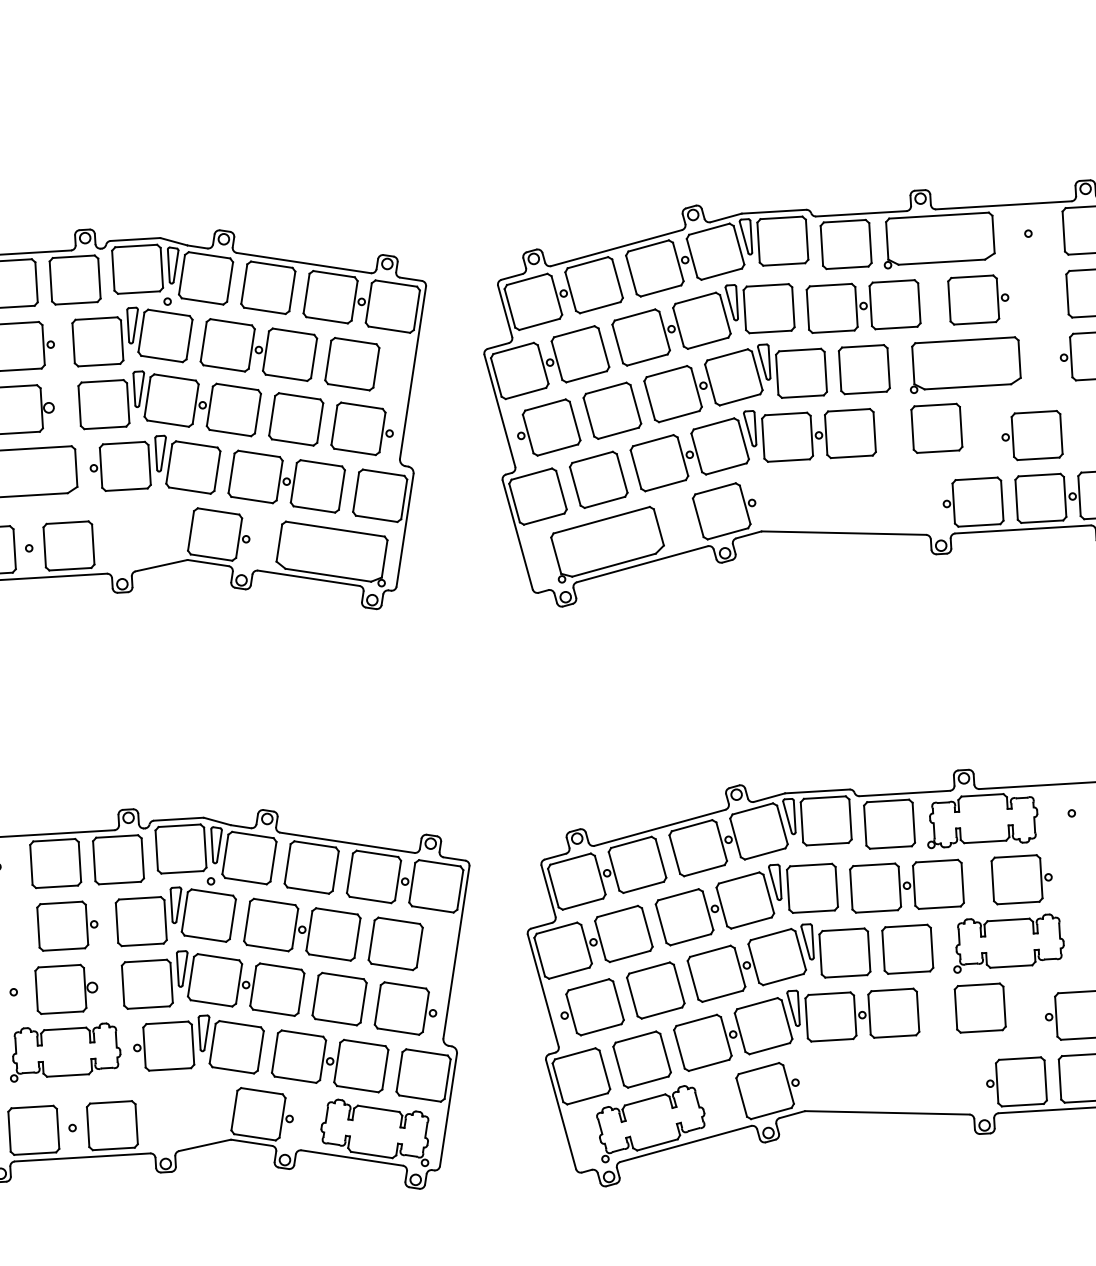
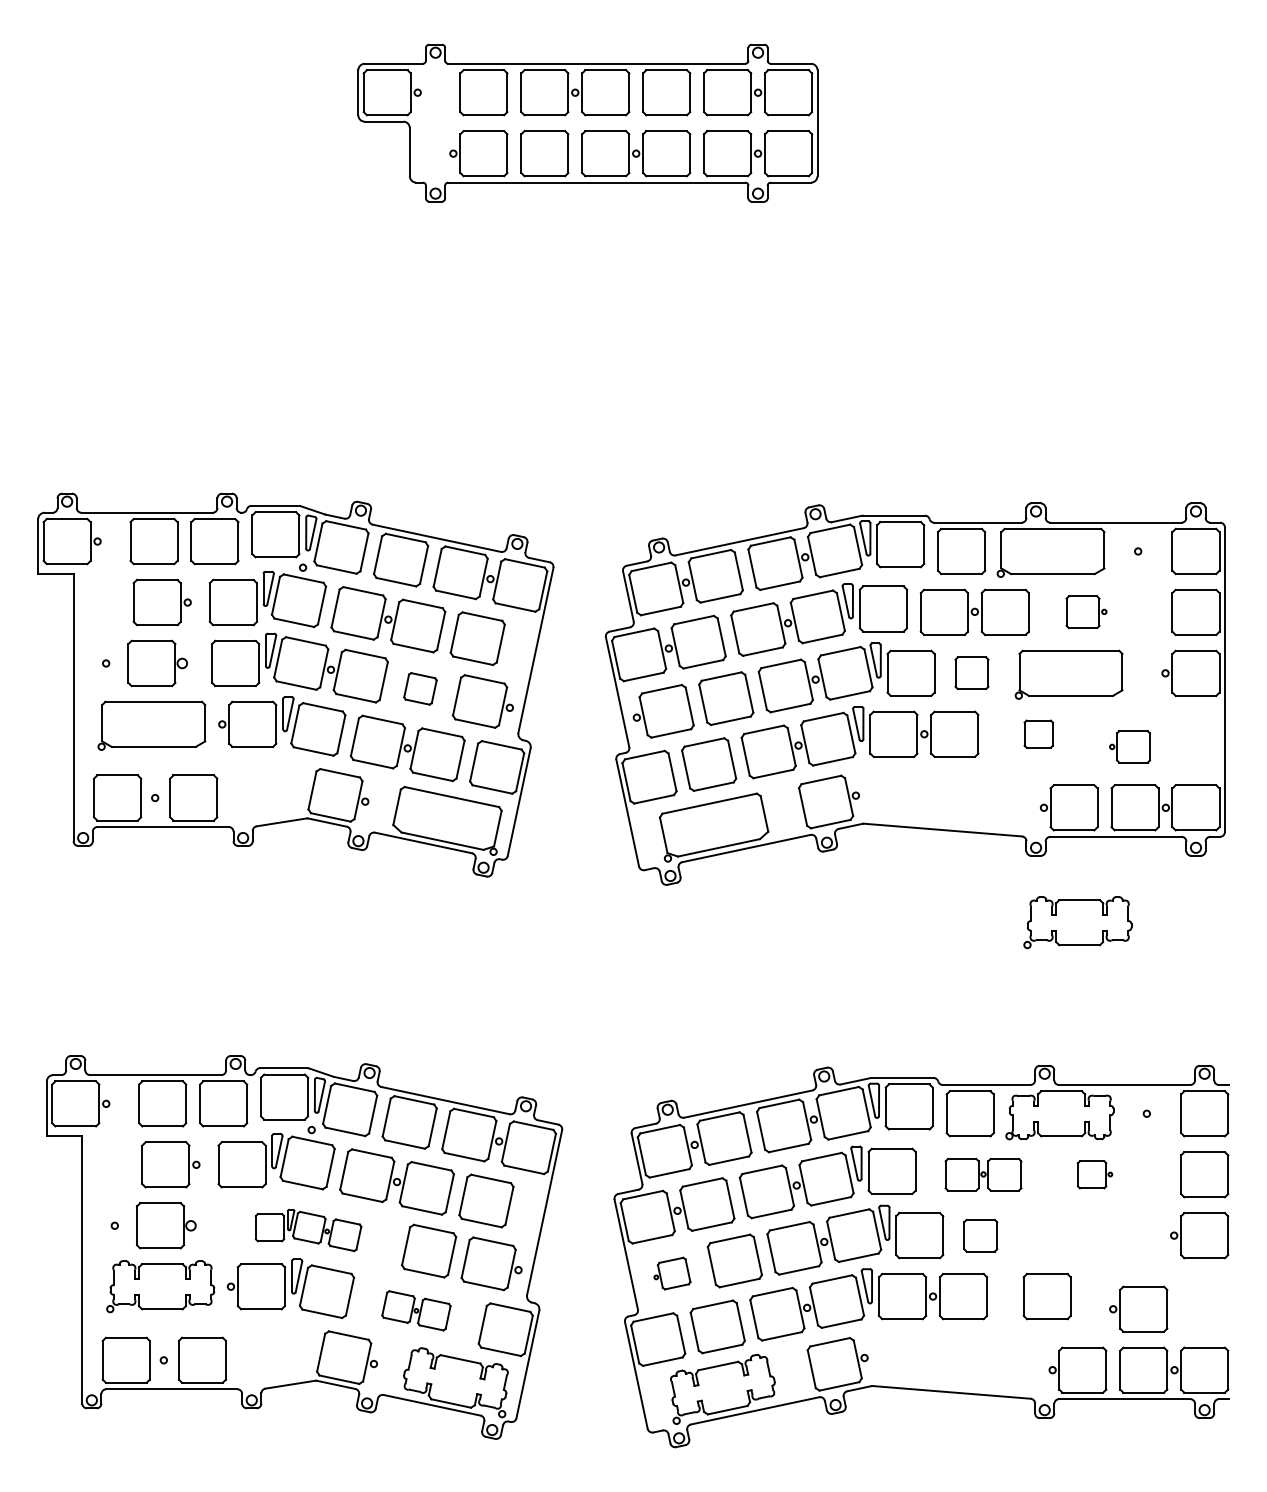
part: (978, 298) -> (1086, 611), size x0.7
part: (863, 368) -> (971, 672), size x0.7
part: (296, 419) -> (420, 688), size x0.6
part: (936, 427) -> (1038, 733), size x0.6
part: (1031, 435) -> (1129, 746), size x0.7
part: (1021, 879) -> (1094, 1174), size x0.6
part: (906, 886) -> (983, 1174), size x0.7
part: (1007, 943) -> (1077, 922), moved
part: (907, 949) -> (980, 1235), size x0.7
part: (213, 985) -> (308, 1230), size x0.6
part: (592, 1007) -> (672, 1273), size x0.6
part: (330, 1061) -> (416, 1310), size x0.6

